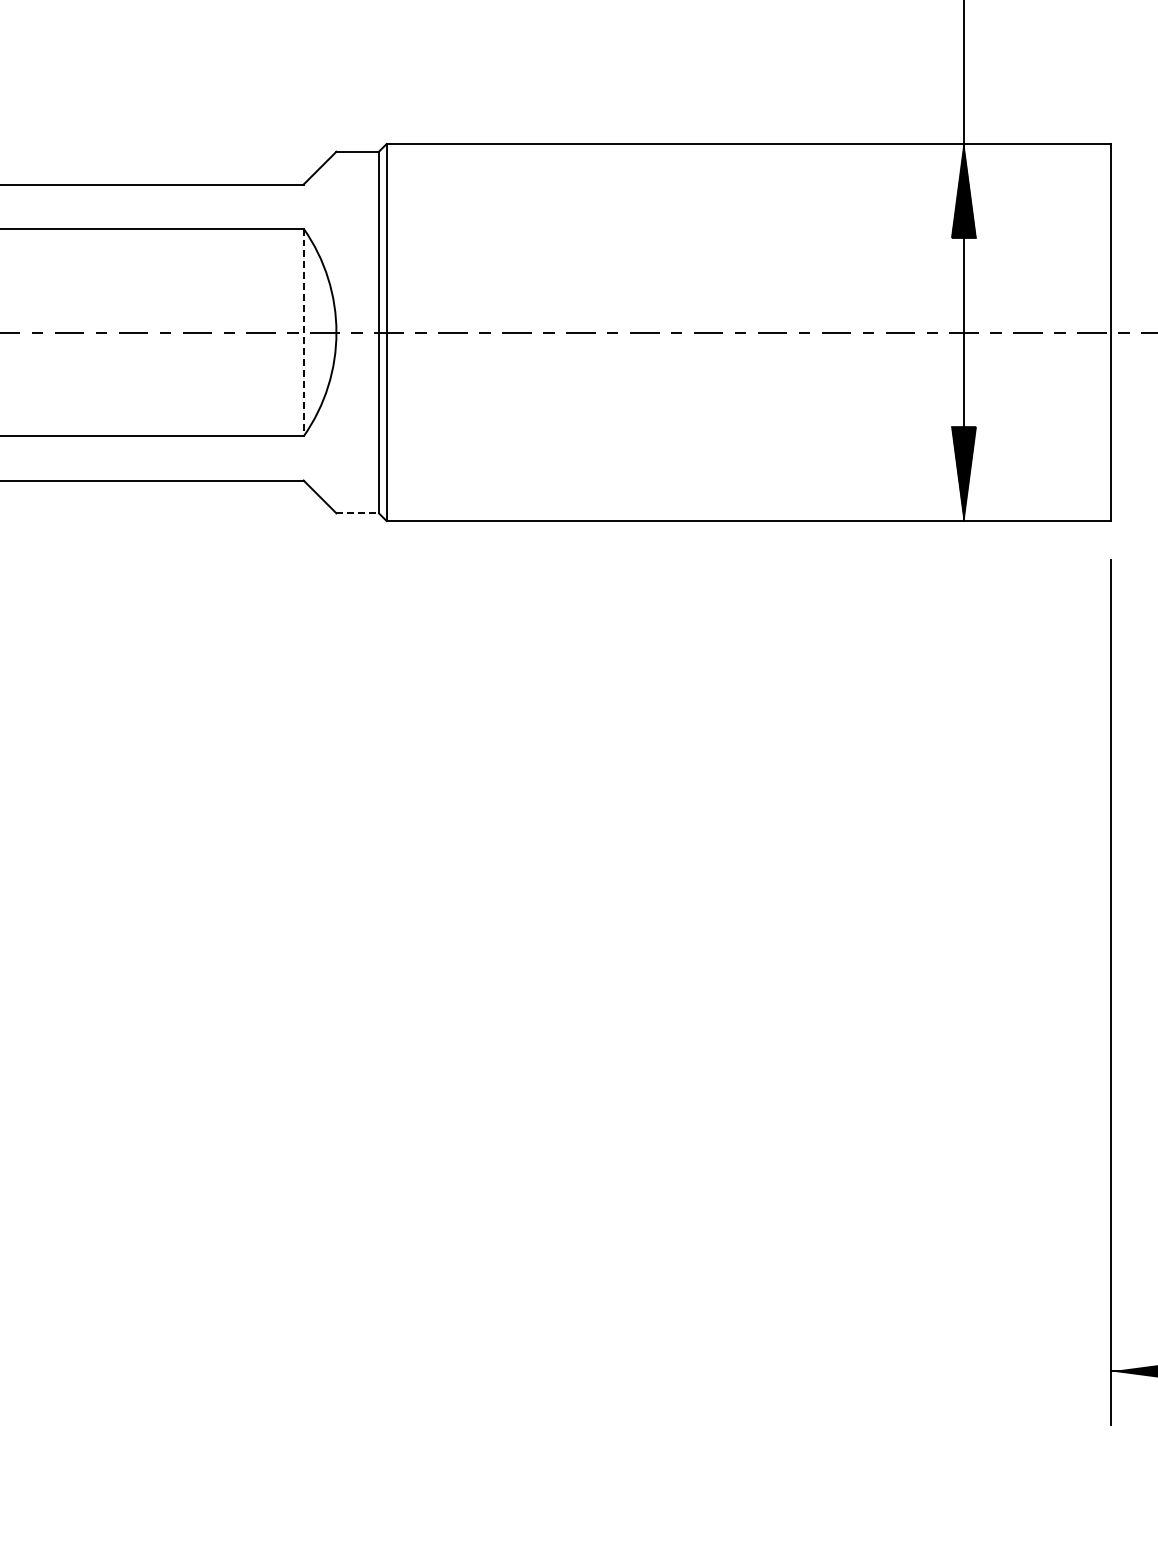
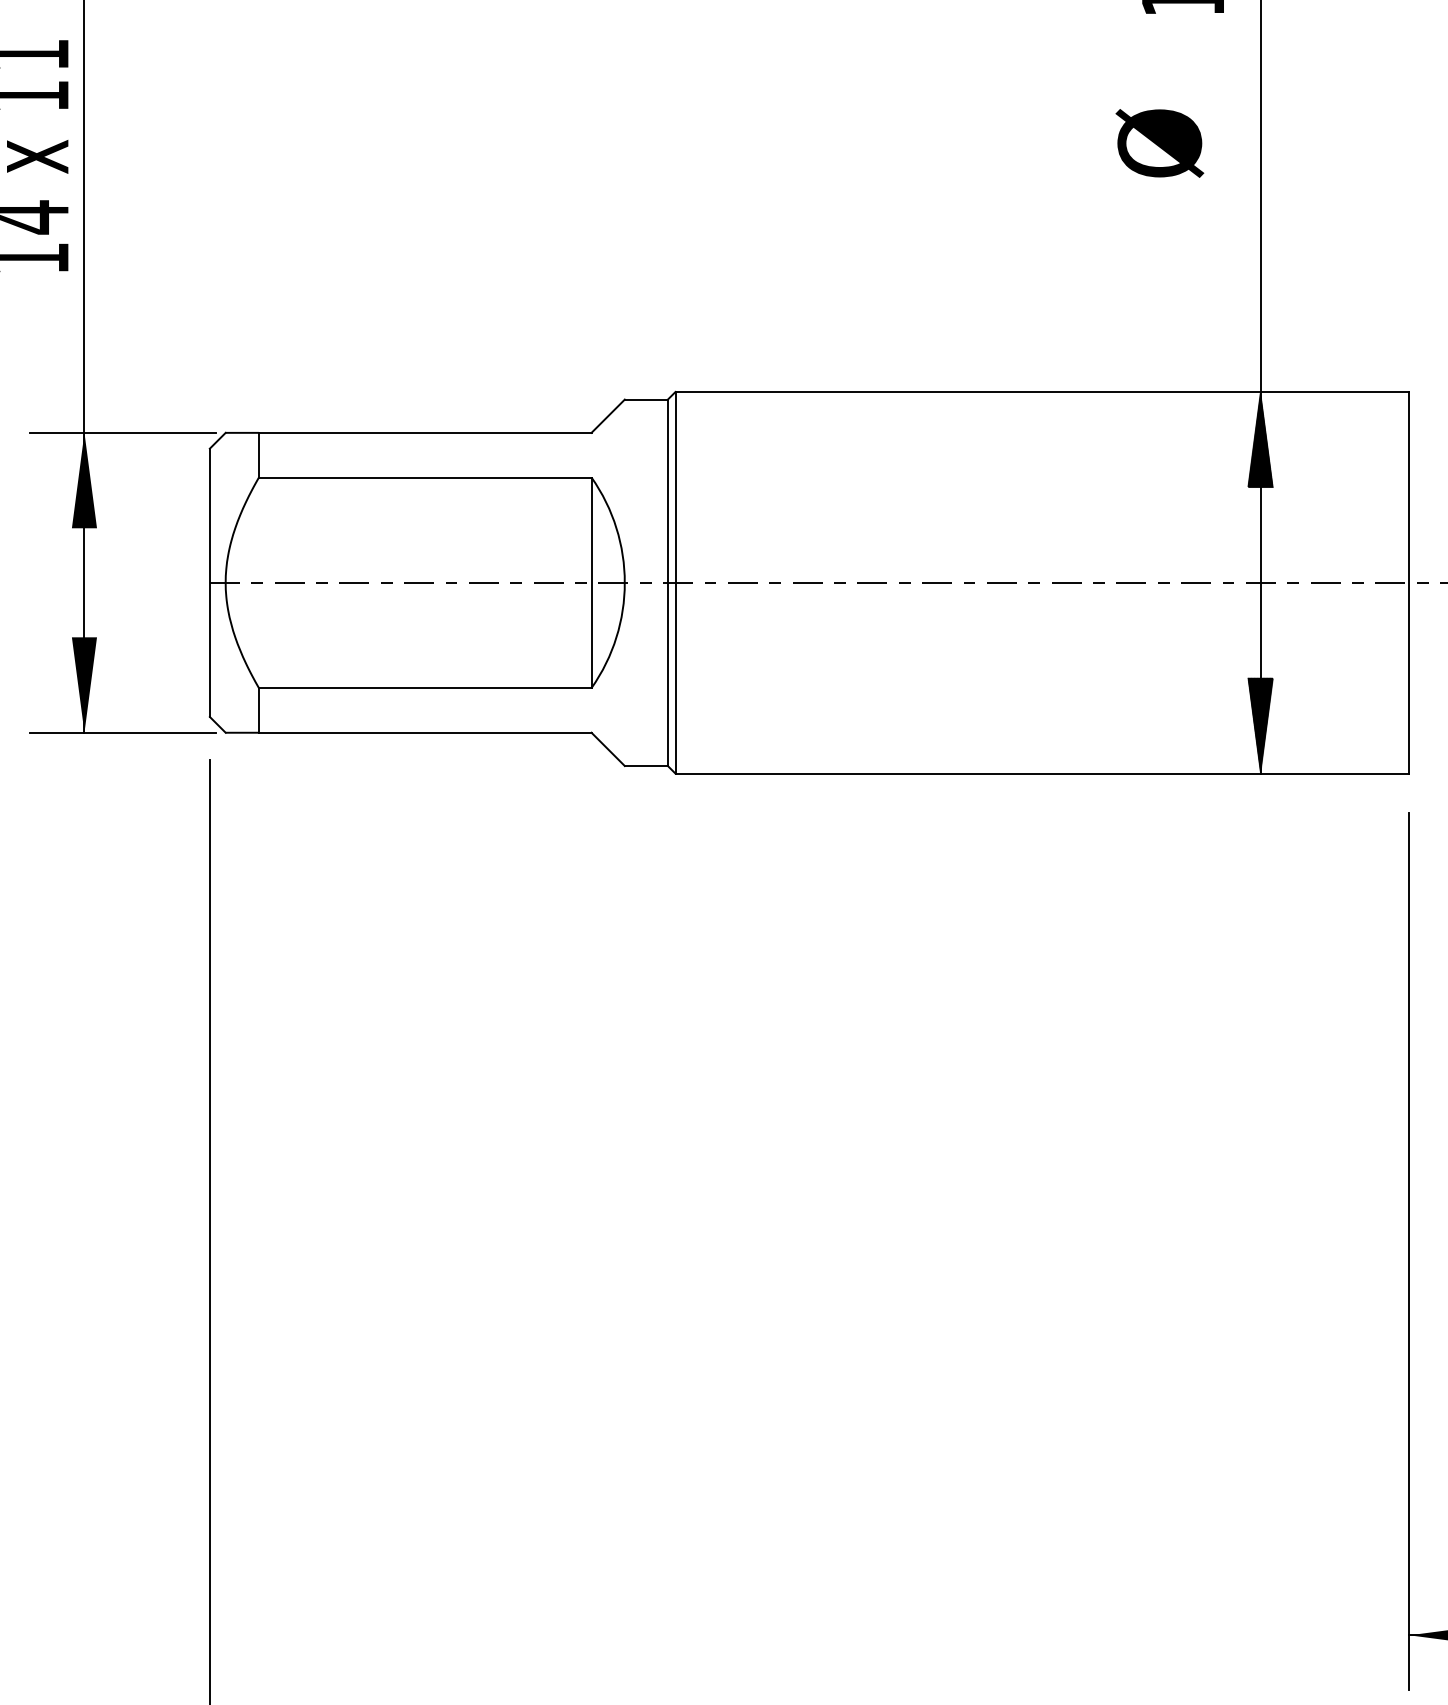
line: (303, 333) -> (591, 583), dashed -> solid
line: (357, 513) -> (646, 766), dashed -> solid

